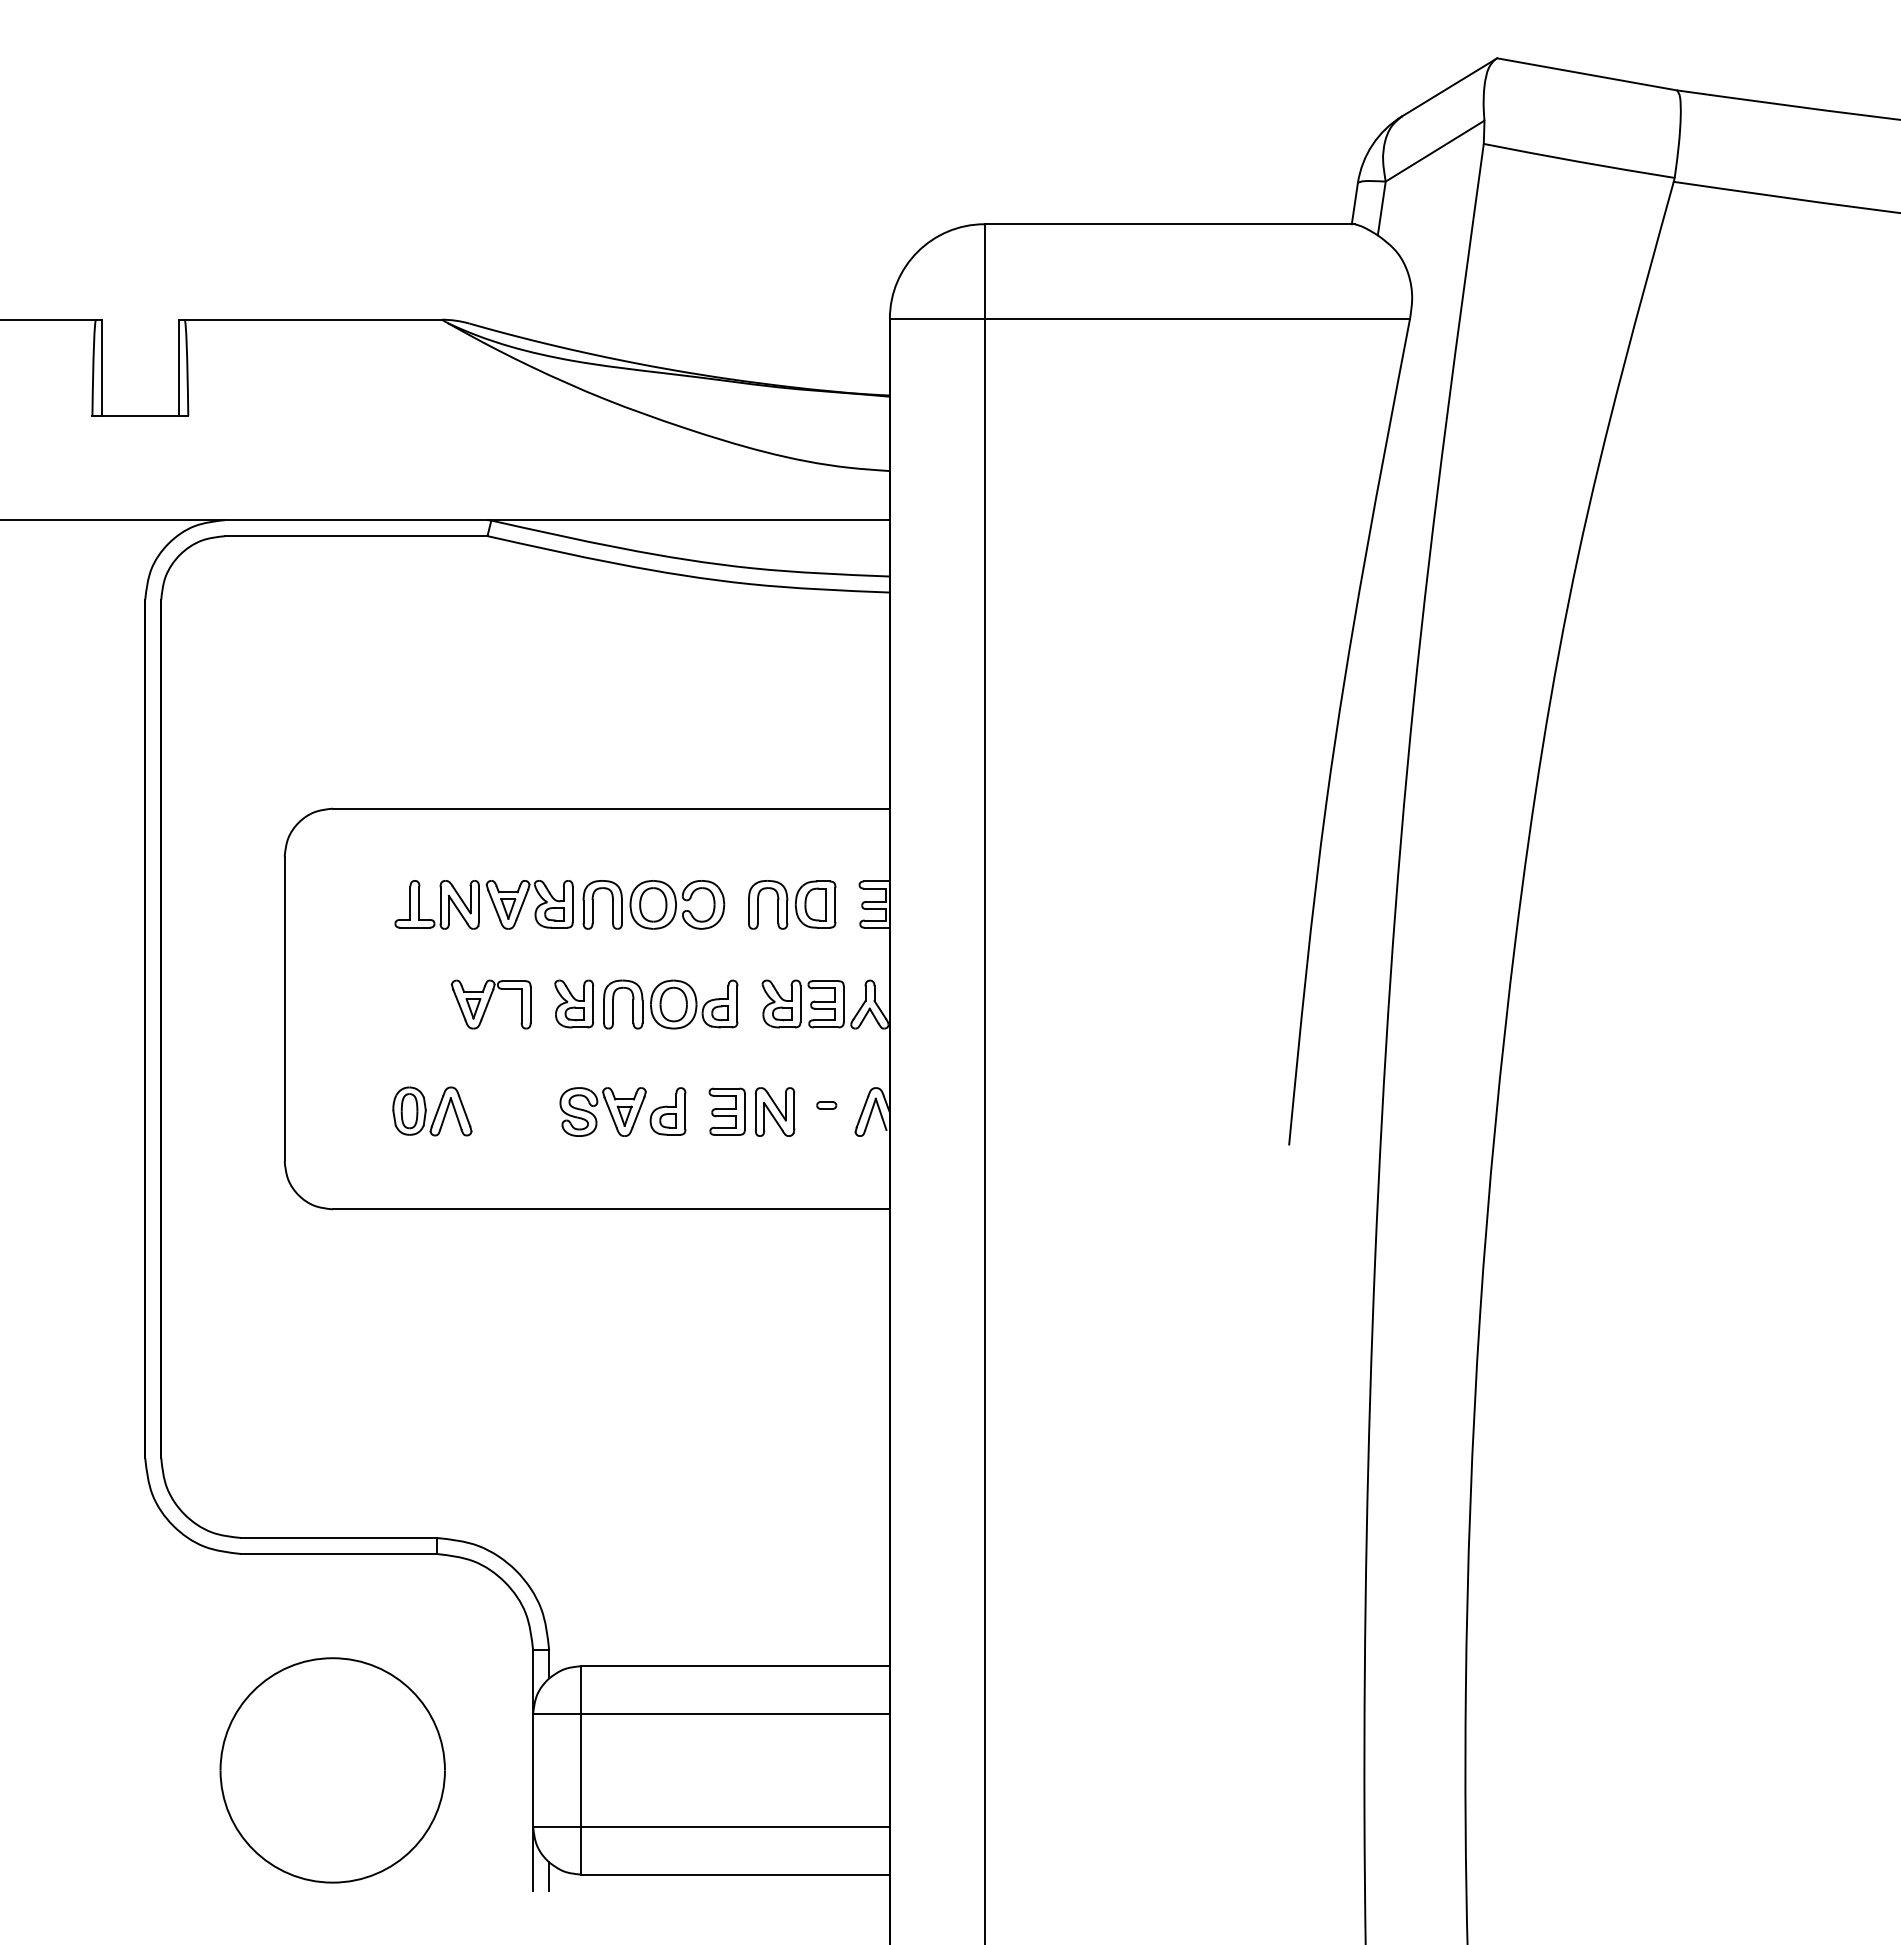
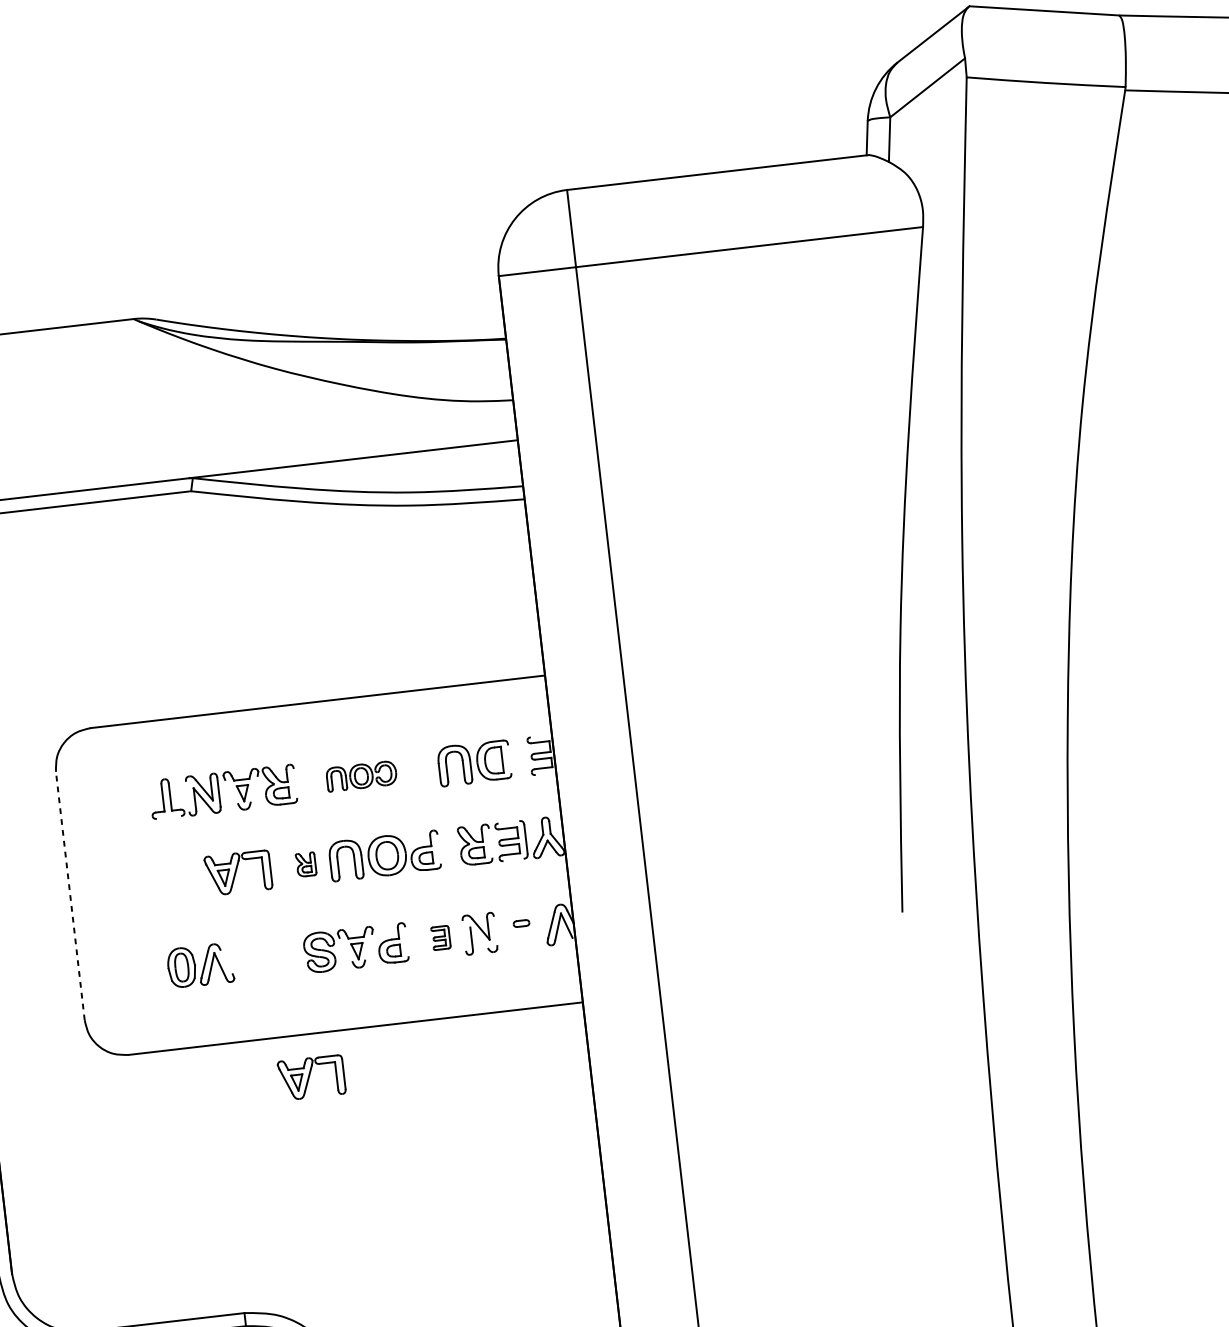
line: (876, 881) -> (541, 736), removed
line: (440, 904) -> (187, 796), removed
line: (522, 904) -> (254, 788), removed
line: (572, 904) -> (295, 783), removed
part: (653, 904) -> (361, 776), size x0.6
line: (494, 905) -> (231, 791), removed
line: (835, 905) -> (509, 759), removed
line: (414, 927) -> (168, 817), removed
line: (876, 927) -> (545, 773), removed
line: (825, 981) -> (508, 822), removed
part: (574, 1003) -> (306, 864), size x0.6
line: (737, 1003) -> (439, 848), removed
line: (800, 1003) -> (490, 842), removed
line: (284, 1008) -> (70, 895), solid -> dashed
line: (825, 1027) -> (513, 860), removed
line: (464, 1111) -> (226, 962), removed
line: (685, 1111) -> (406, 941), removed
part: (726, 1111) -> (440, 937), size x0.6
line: (794, 1111) -> (495, 931), removed
line: (610, 1112) -> (345, 949), removed
line: (638, 1112) -> (368, 947), removed
line: (755, 1112) -> (464, 936), removed
line: (773, 1116) -> (479, 937), removed
part: (551, 1262) -> (311, 1077), added

